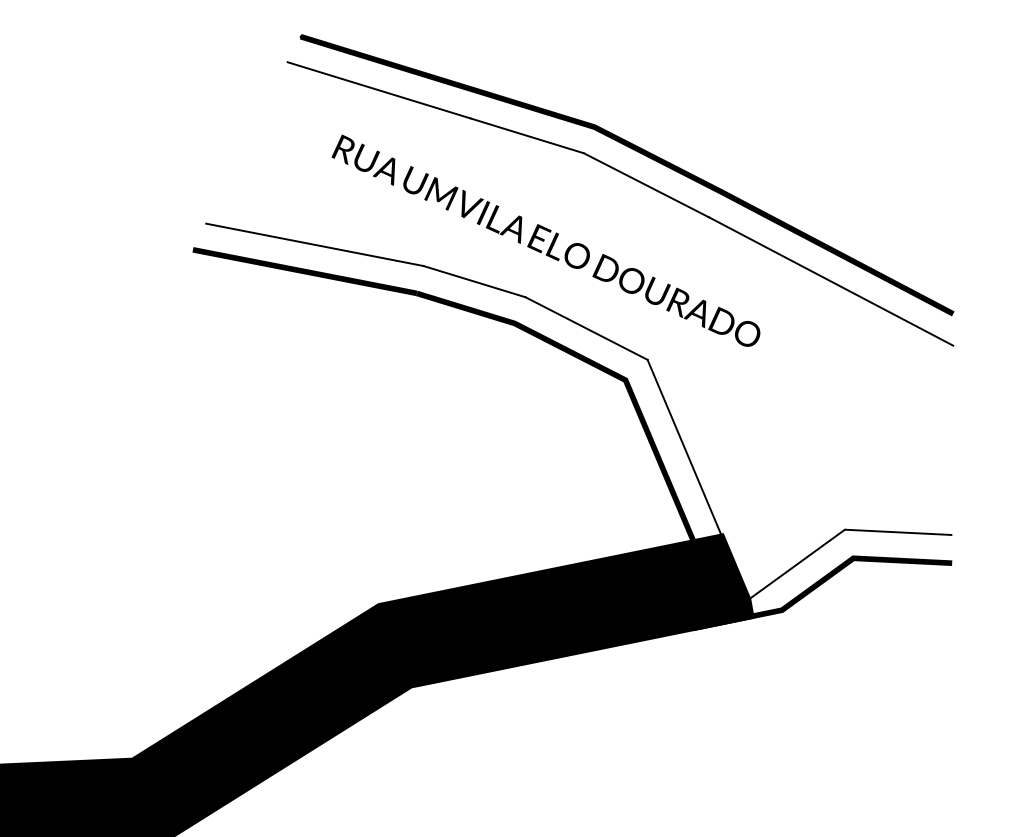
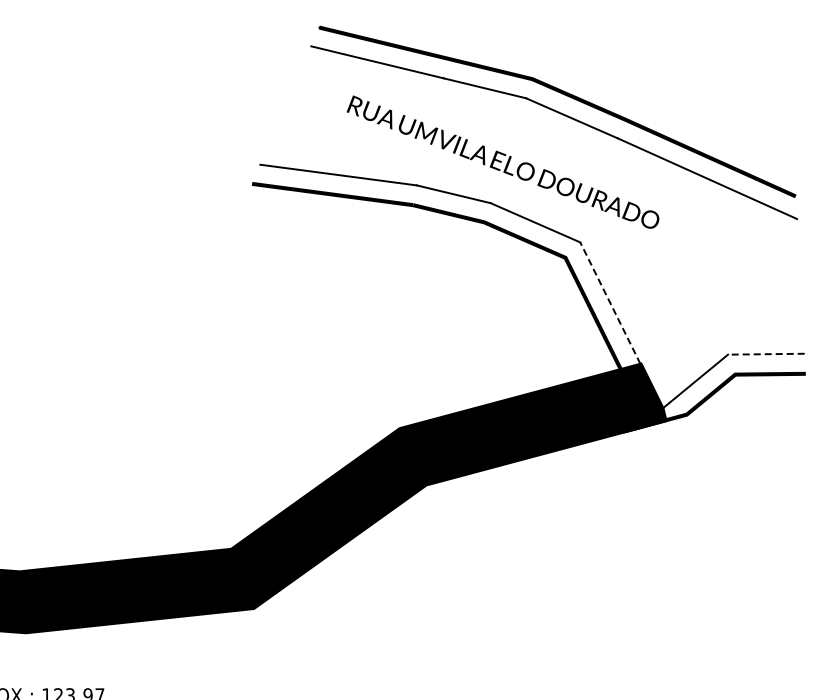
line: (684, 447) -> (610, 303), solid -> dashed
line: (897, 532) -> (765, 354), solid -> dashed

